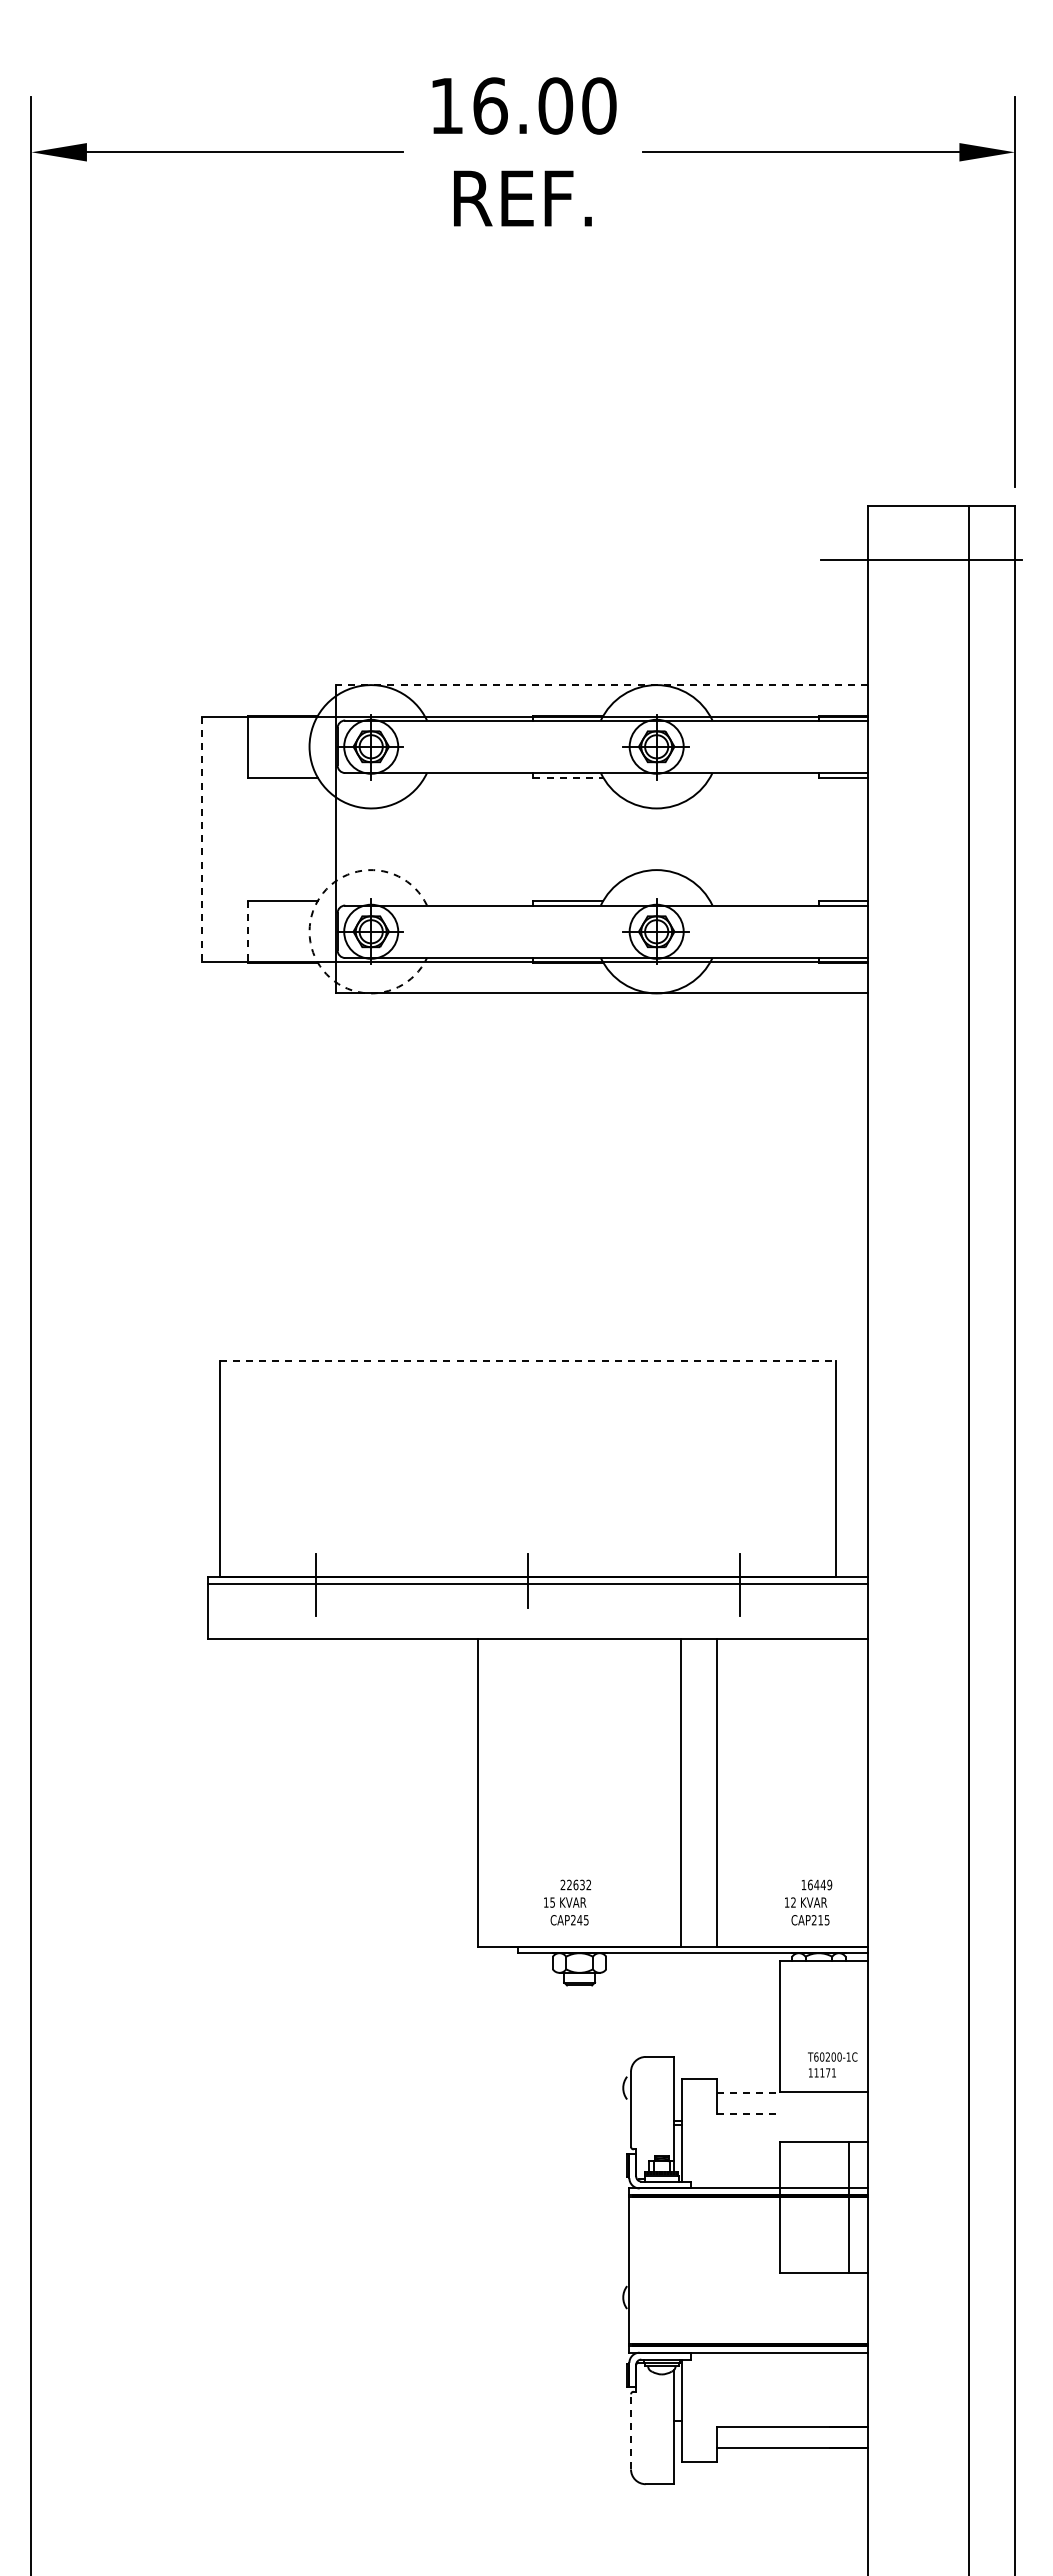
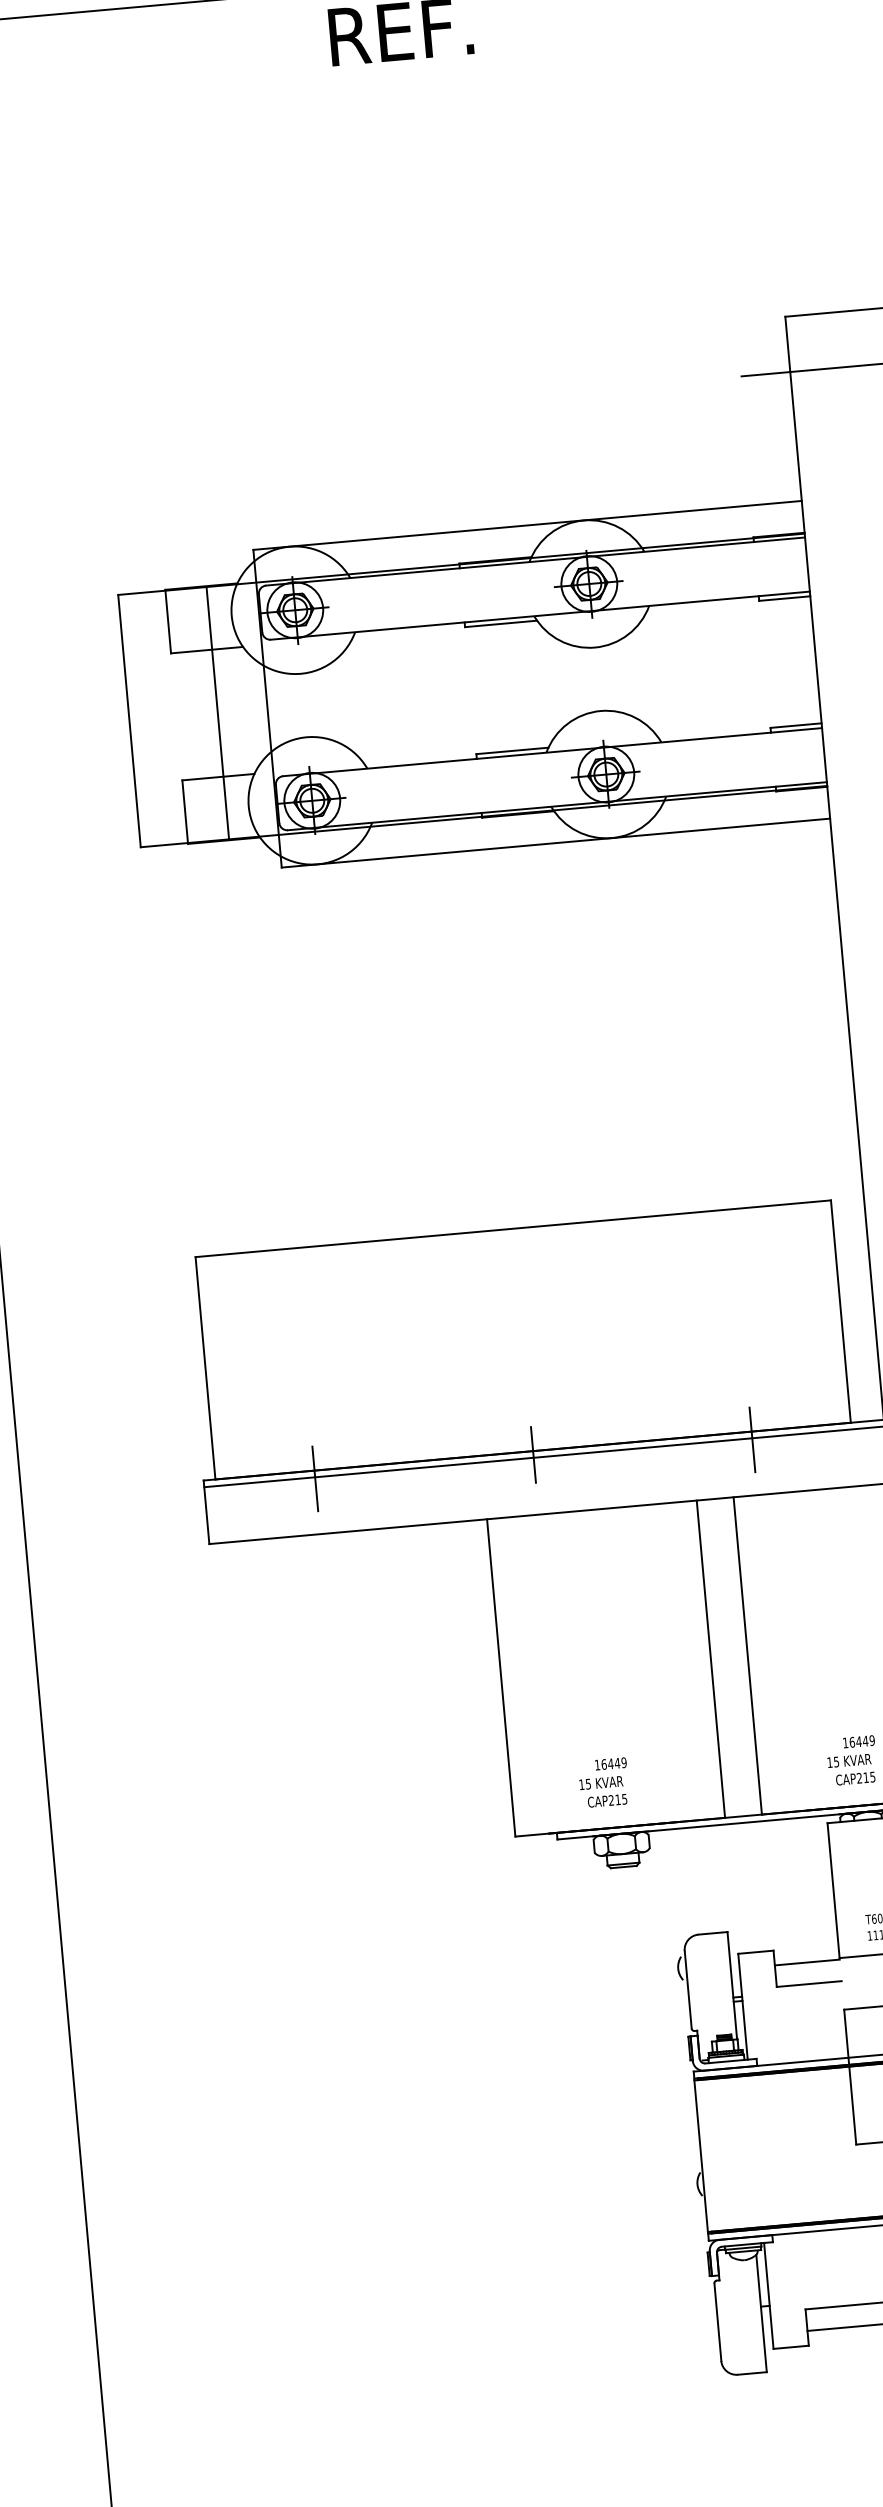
line: (601, 685) -> (526, 525), dashed -> solid
line: (568, 777) -> (501, 623), dashed -> solid
line: (287, 838) -> (217, 712), added
line: (202, 839) -> (130, 721), dashed -> solid
line: (247, 931) -> (184, 811), dashed -> solid
arc: (309, 931) -> (248, 806), dashed -> solid
line: (528, 1361) -> (513, 1229), dashed -> solid
text: (575, 1884) -> (610, 1763), 22632 -> 16449
text: (793, 1902) -> (836, 1761), 12 -> 15
text: (579, 1920) -> (617, 1800), CAP245 -> CAP215
line: (748, 2093) -> (807, 1962), dashed -> solid
line: (748, 2114) -> (809, 1984), dashed -> solid
line: (631, 2431) -> (718, 2321), dashed -> solid

